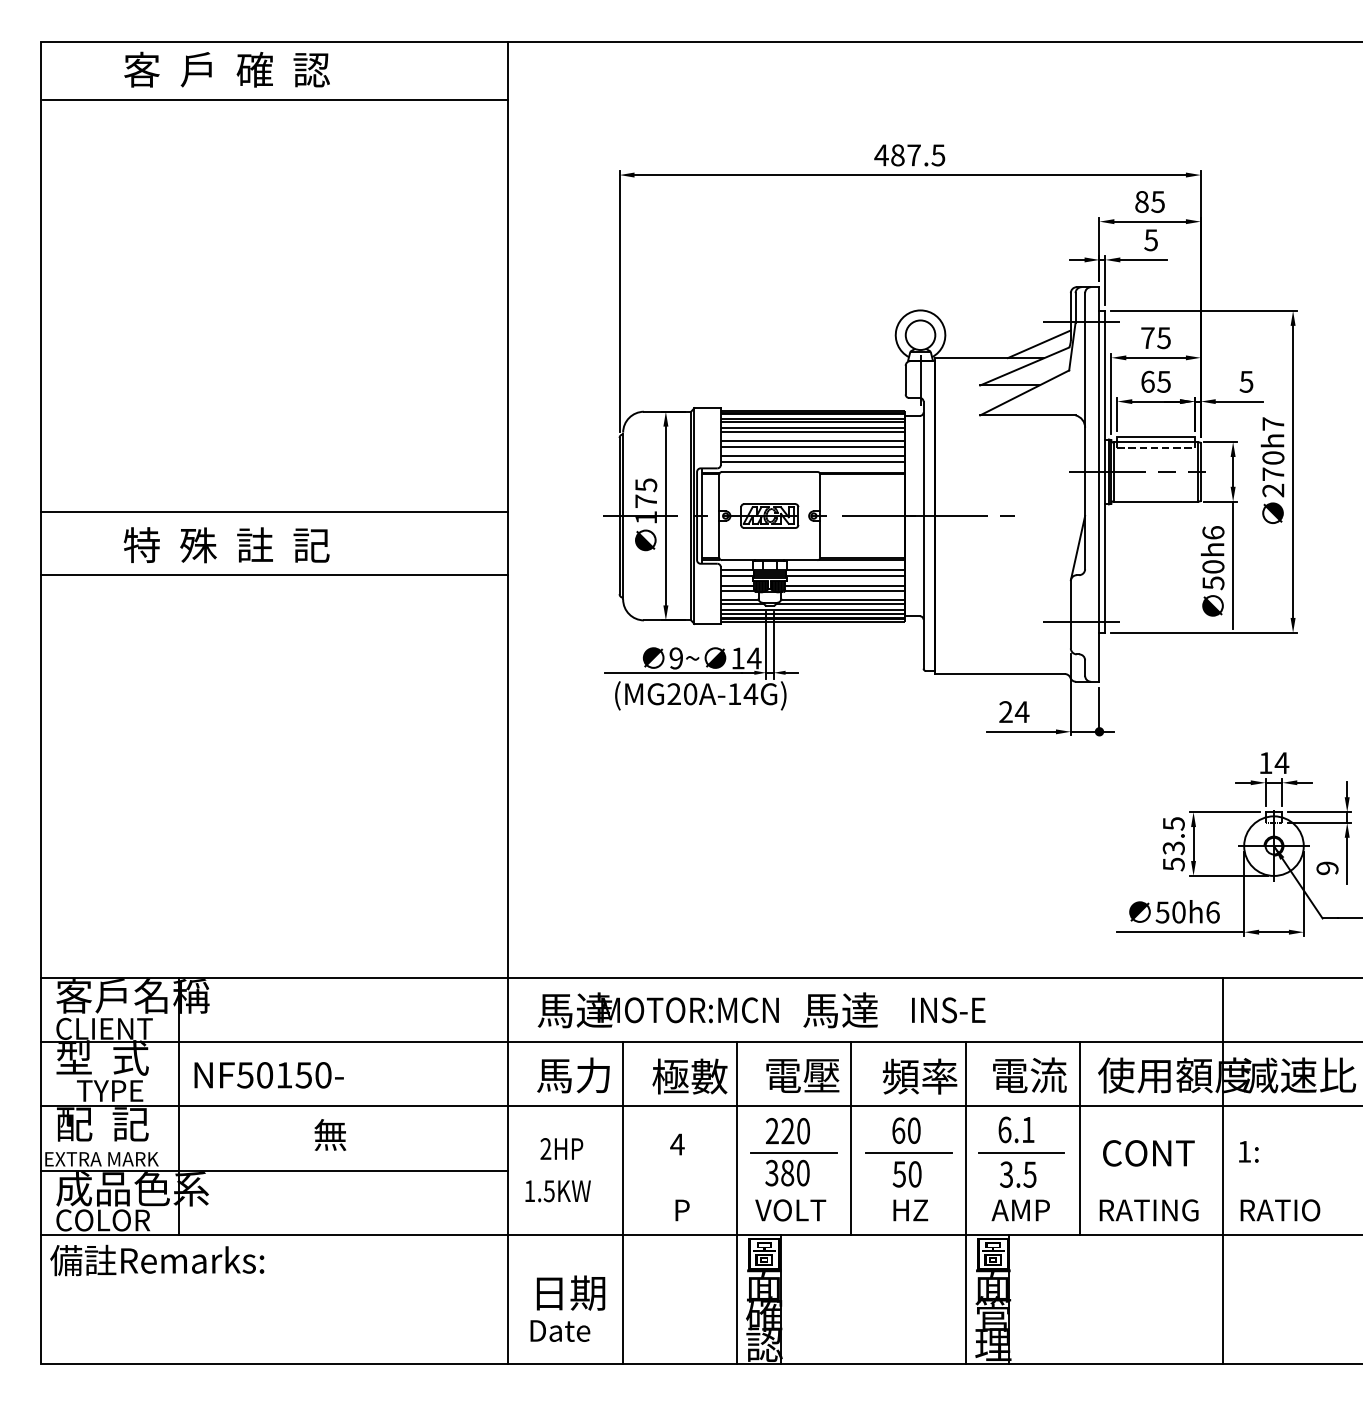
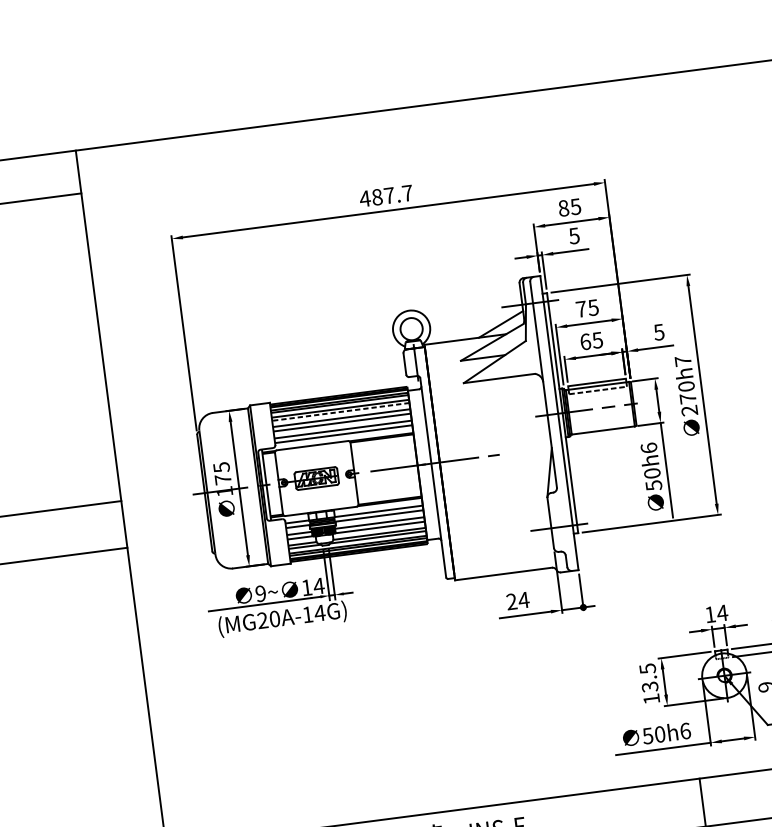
text: (938, 155) -> (407, 193), 487.5 -> 487.7
line: (812, 432) -> (340, 412), solid -> dashed
text: (1173, 864) -> (651, 699), 53.5 -> 13.5

